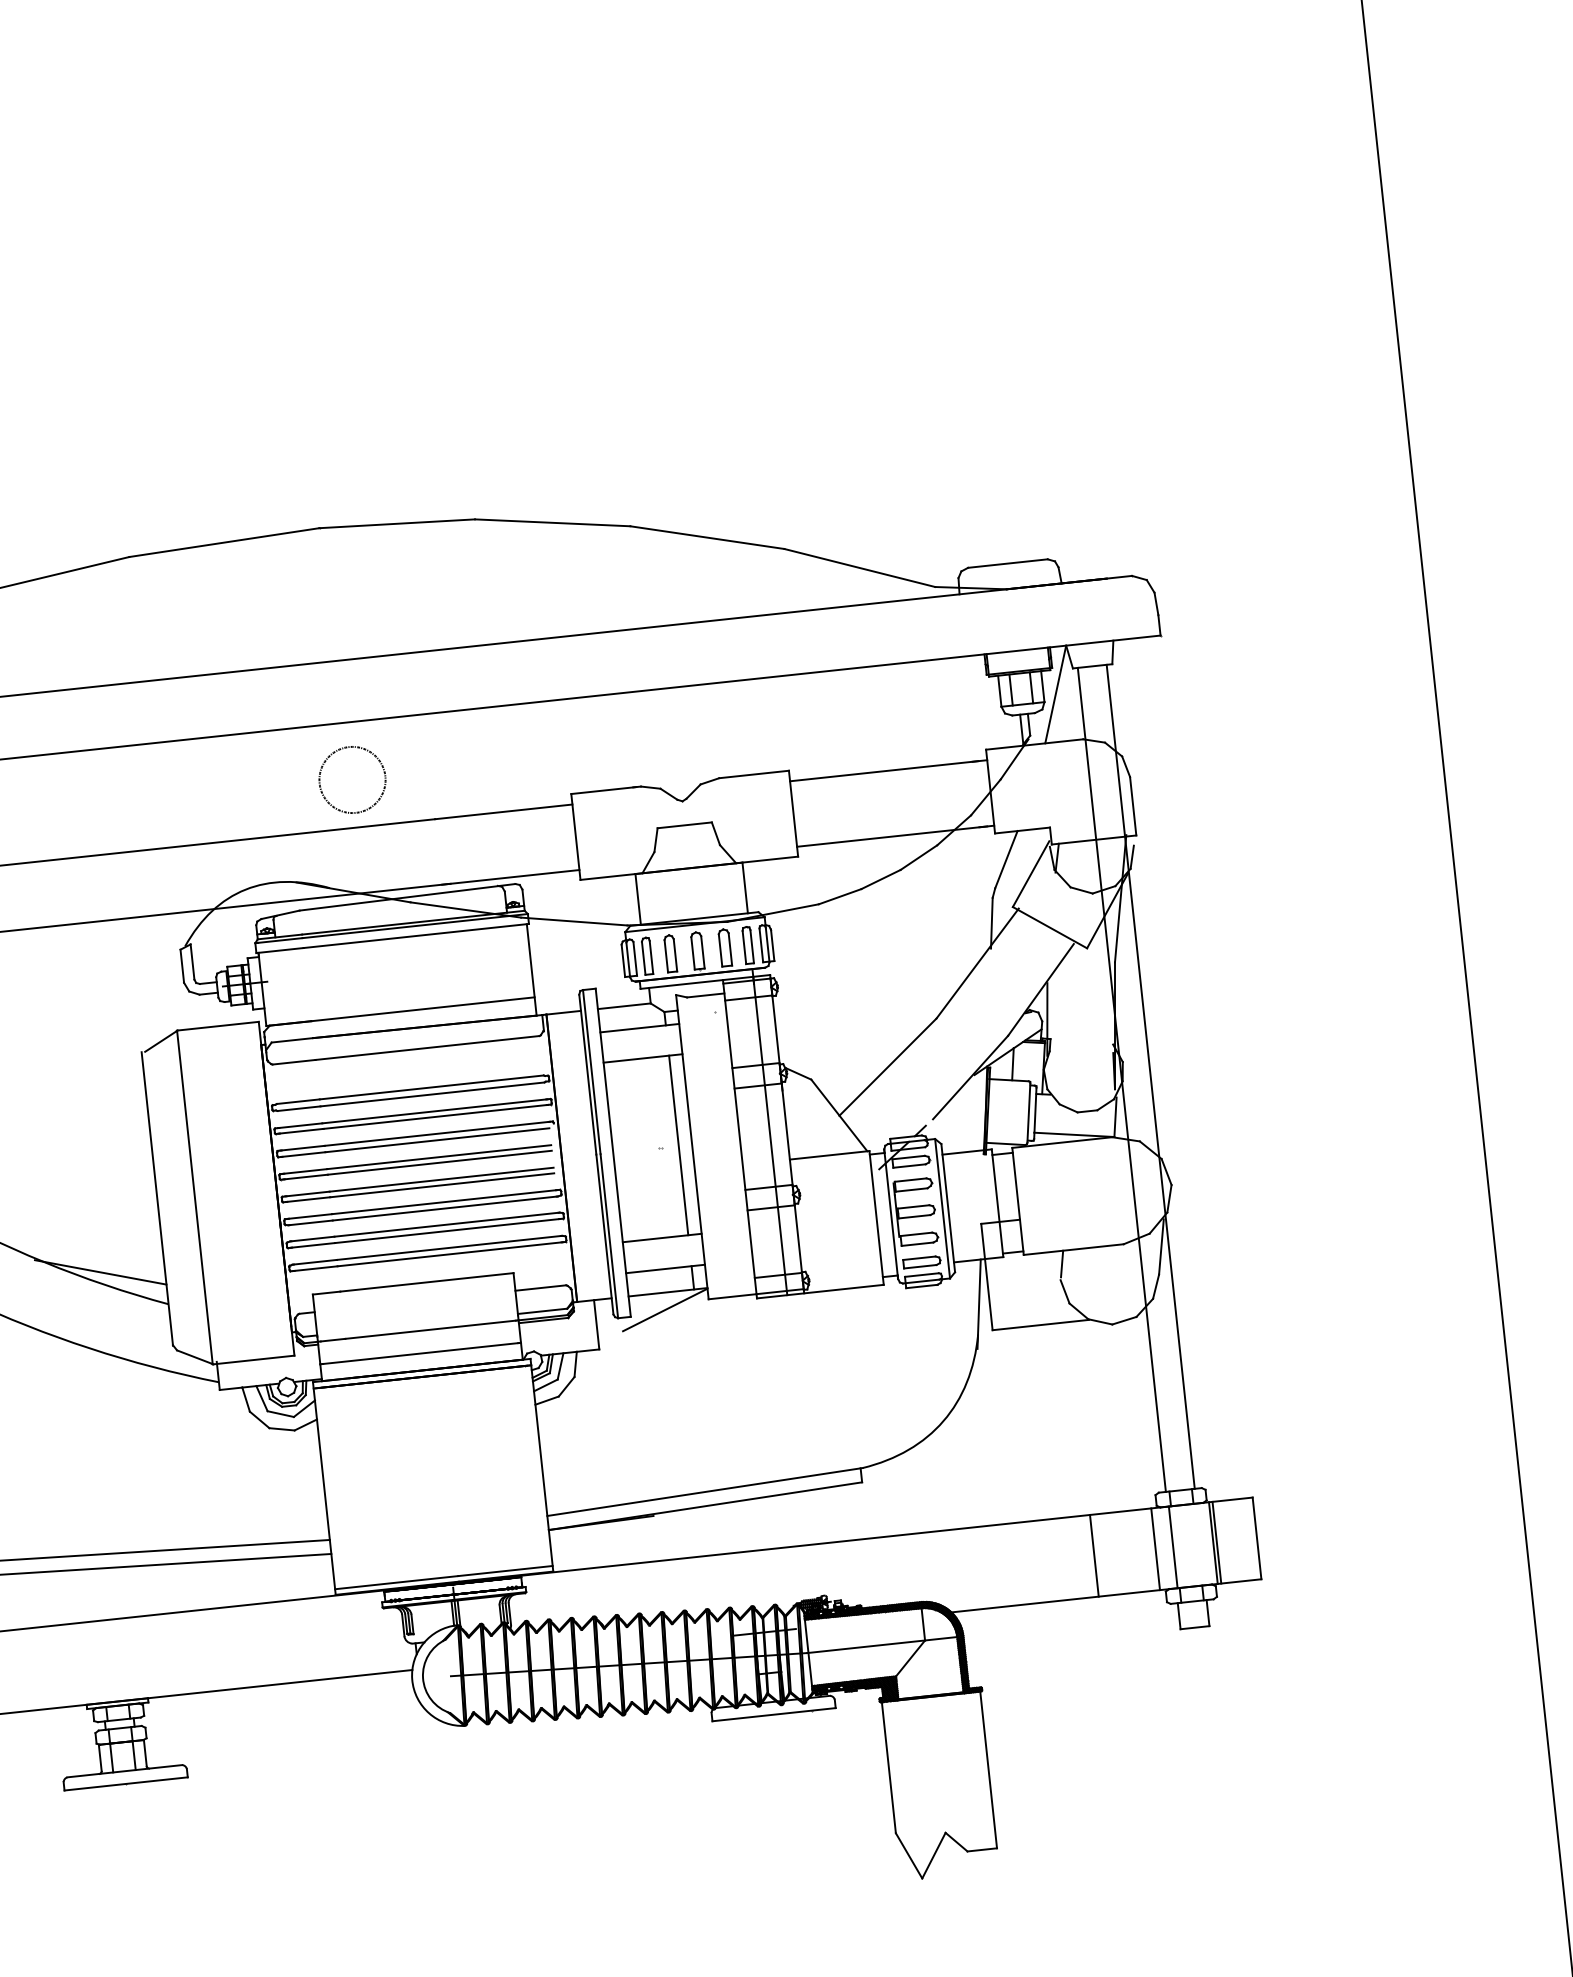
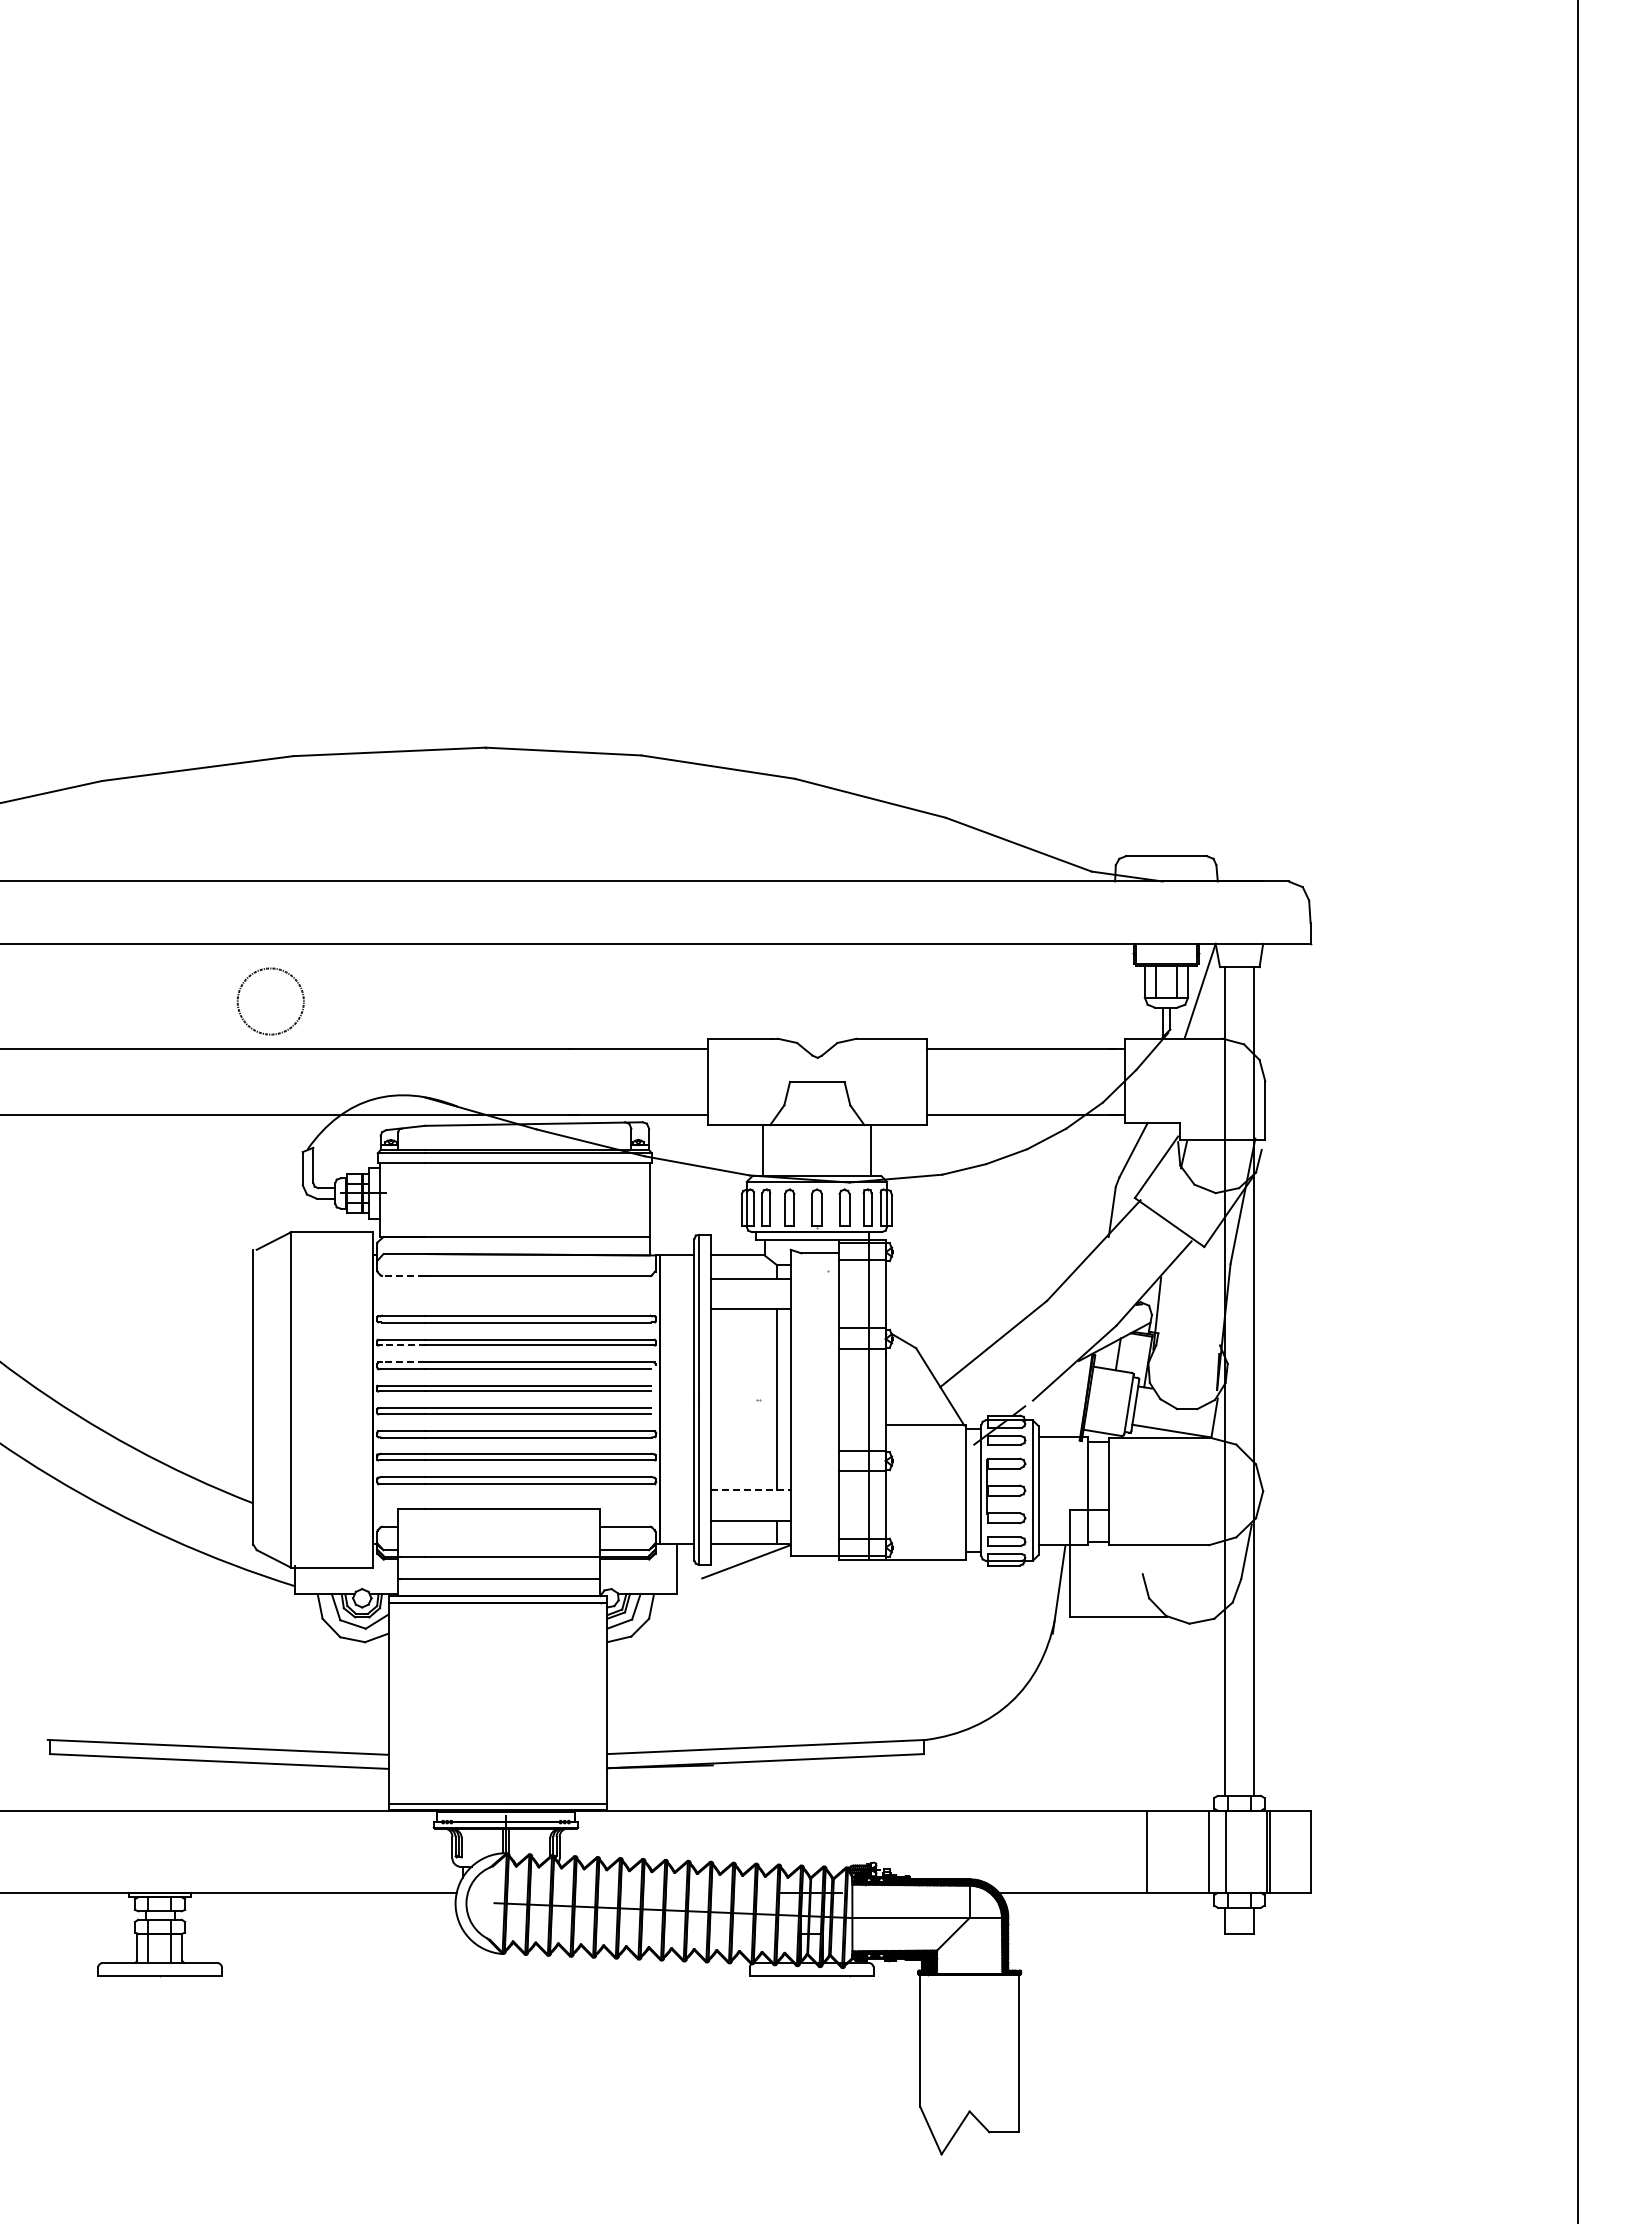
part: (320, 777) -> (239, 995), moved
line: (293, 1062) -> (403, 1276), solid -> dashed
line: (302, 1131) -> (404, 1345), solid -> dashed
line: (303, 1148) -> (403, 1362), solid -> dashed
line: (662, 1237) -> (751, 1489), solid -> dashed
line: (1061, 1264) -> (1145, 1558), removed
line: (101, 1272) -> (189, 1464), removed

